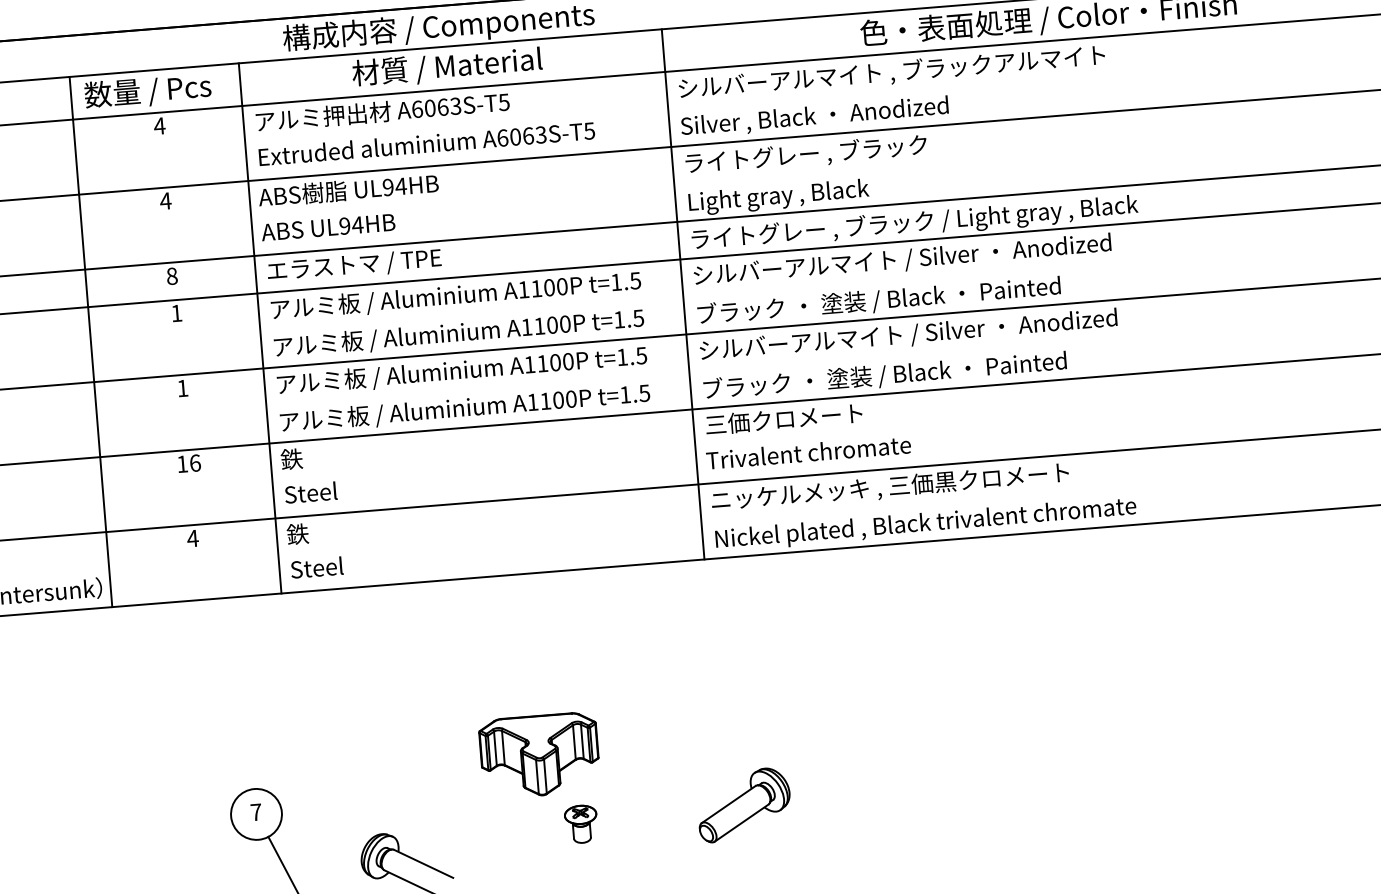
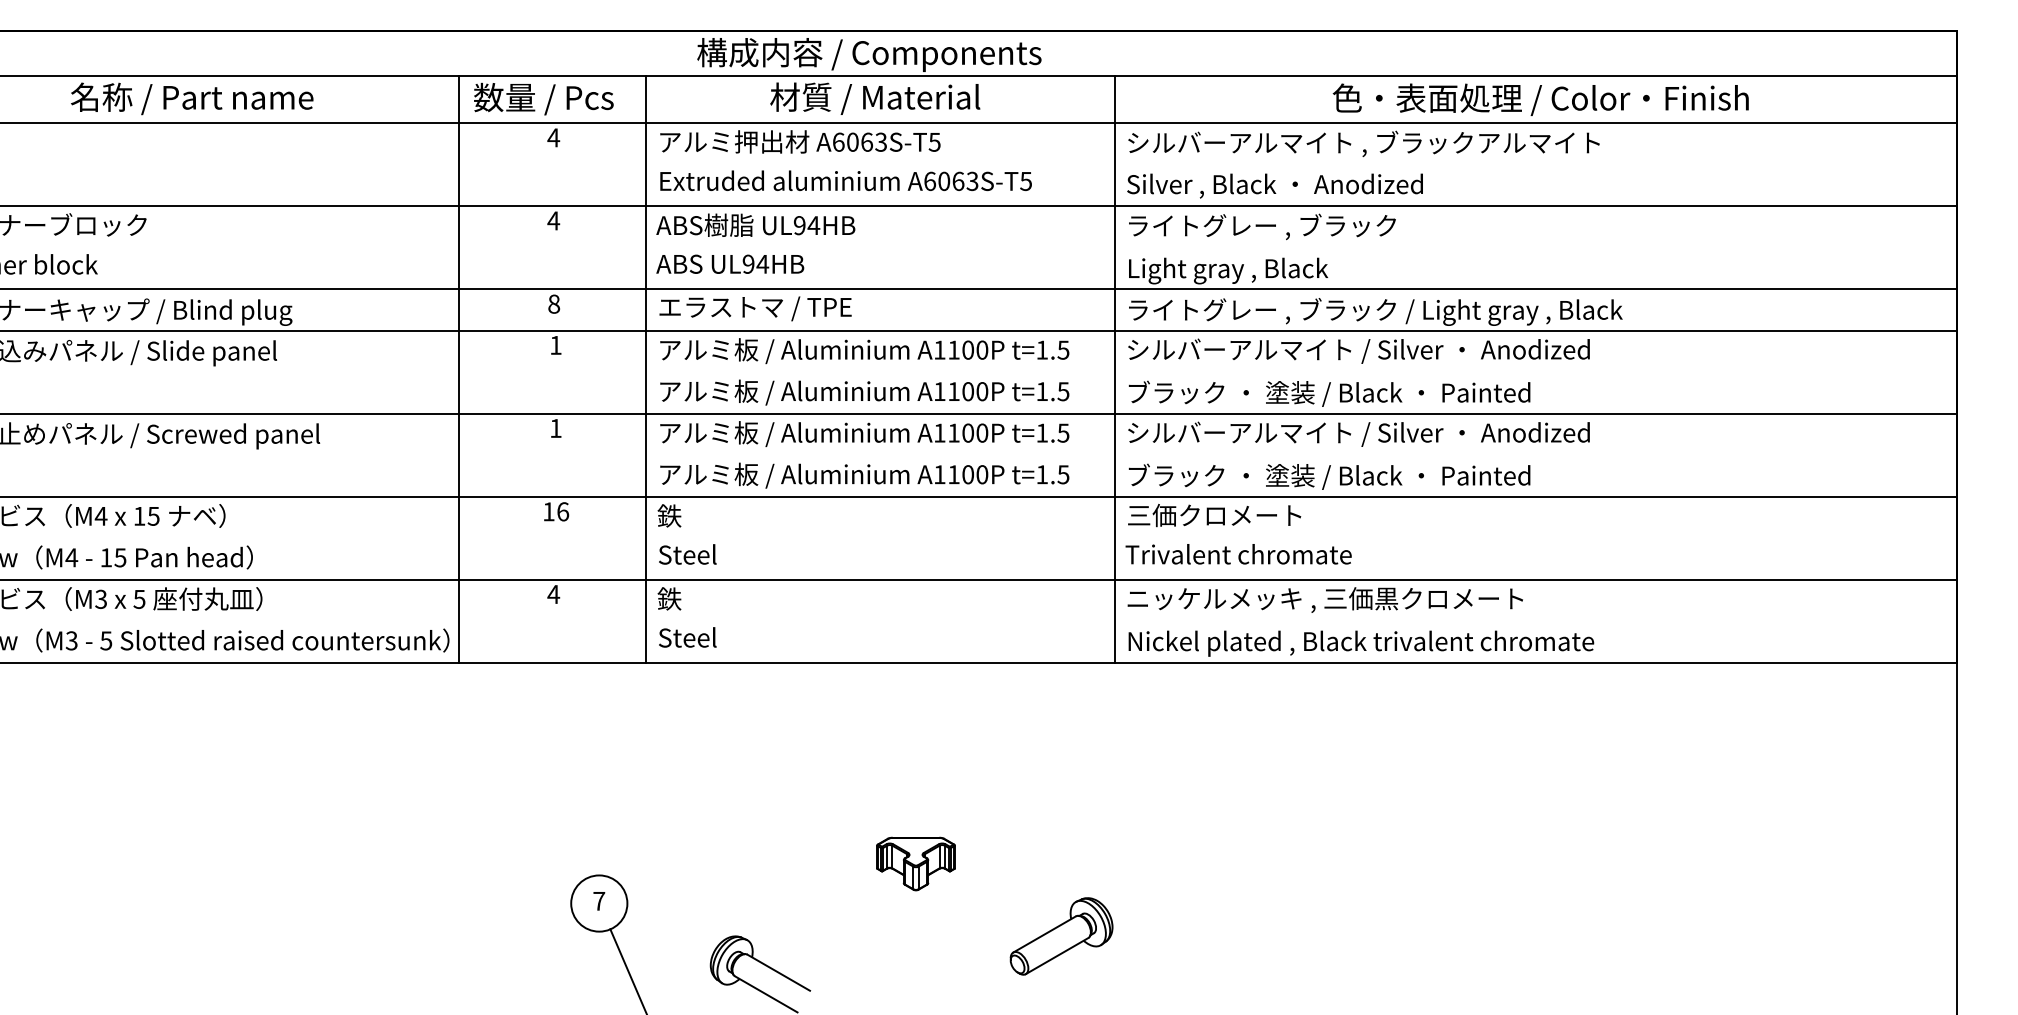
part: (539, 755) -> (915, 863), size x0.6
part: (744, 805) -> (1061, 936), moved
part: (581, 823) -> (955, 942), removed

